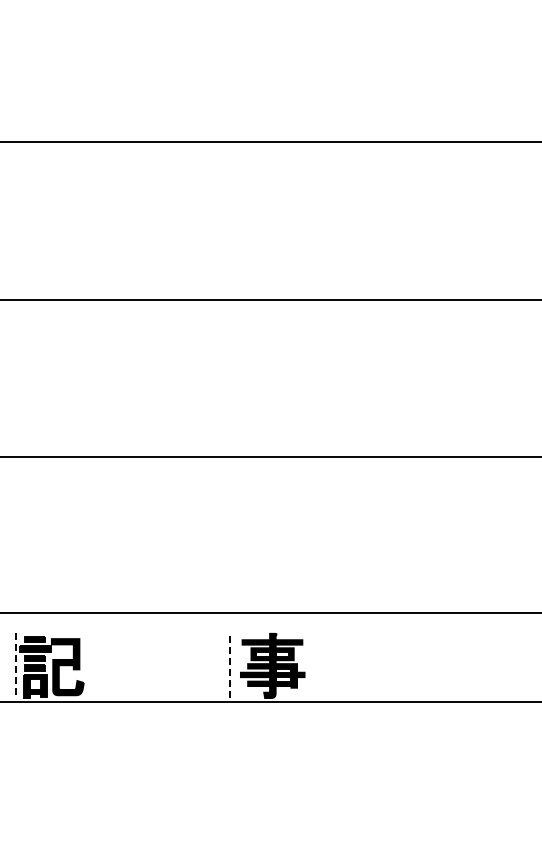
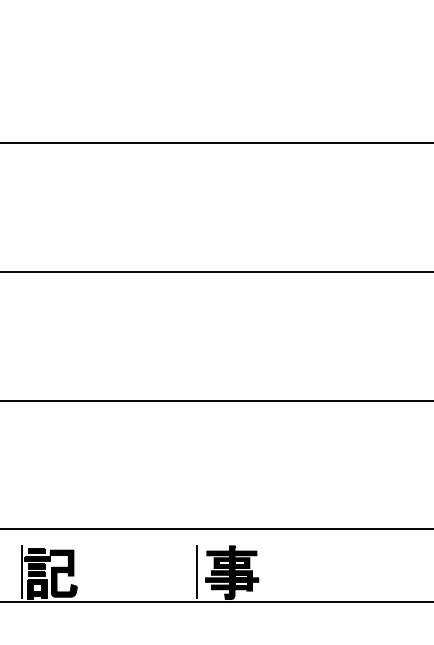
line: (16, 665) -> (21, 572), dashed -> solid
line: (229, 665) -> (196, 572), dashed -> solid

